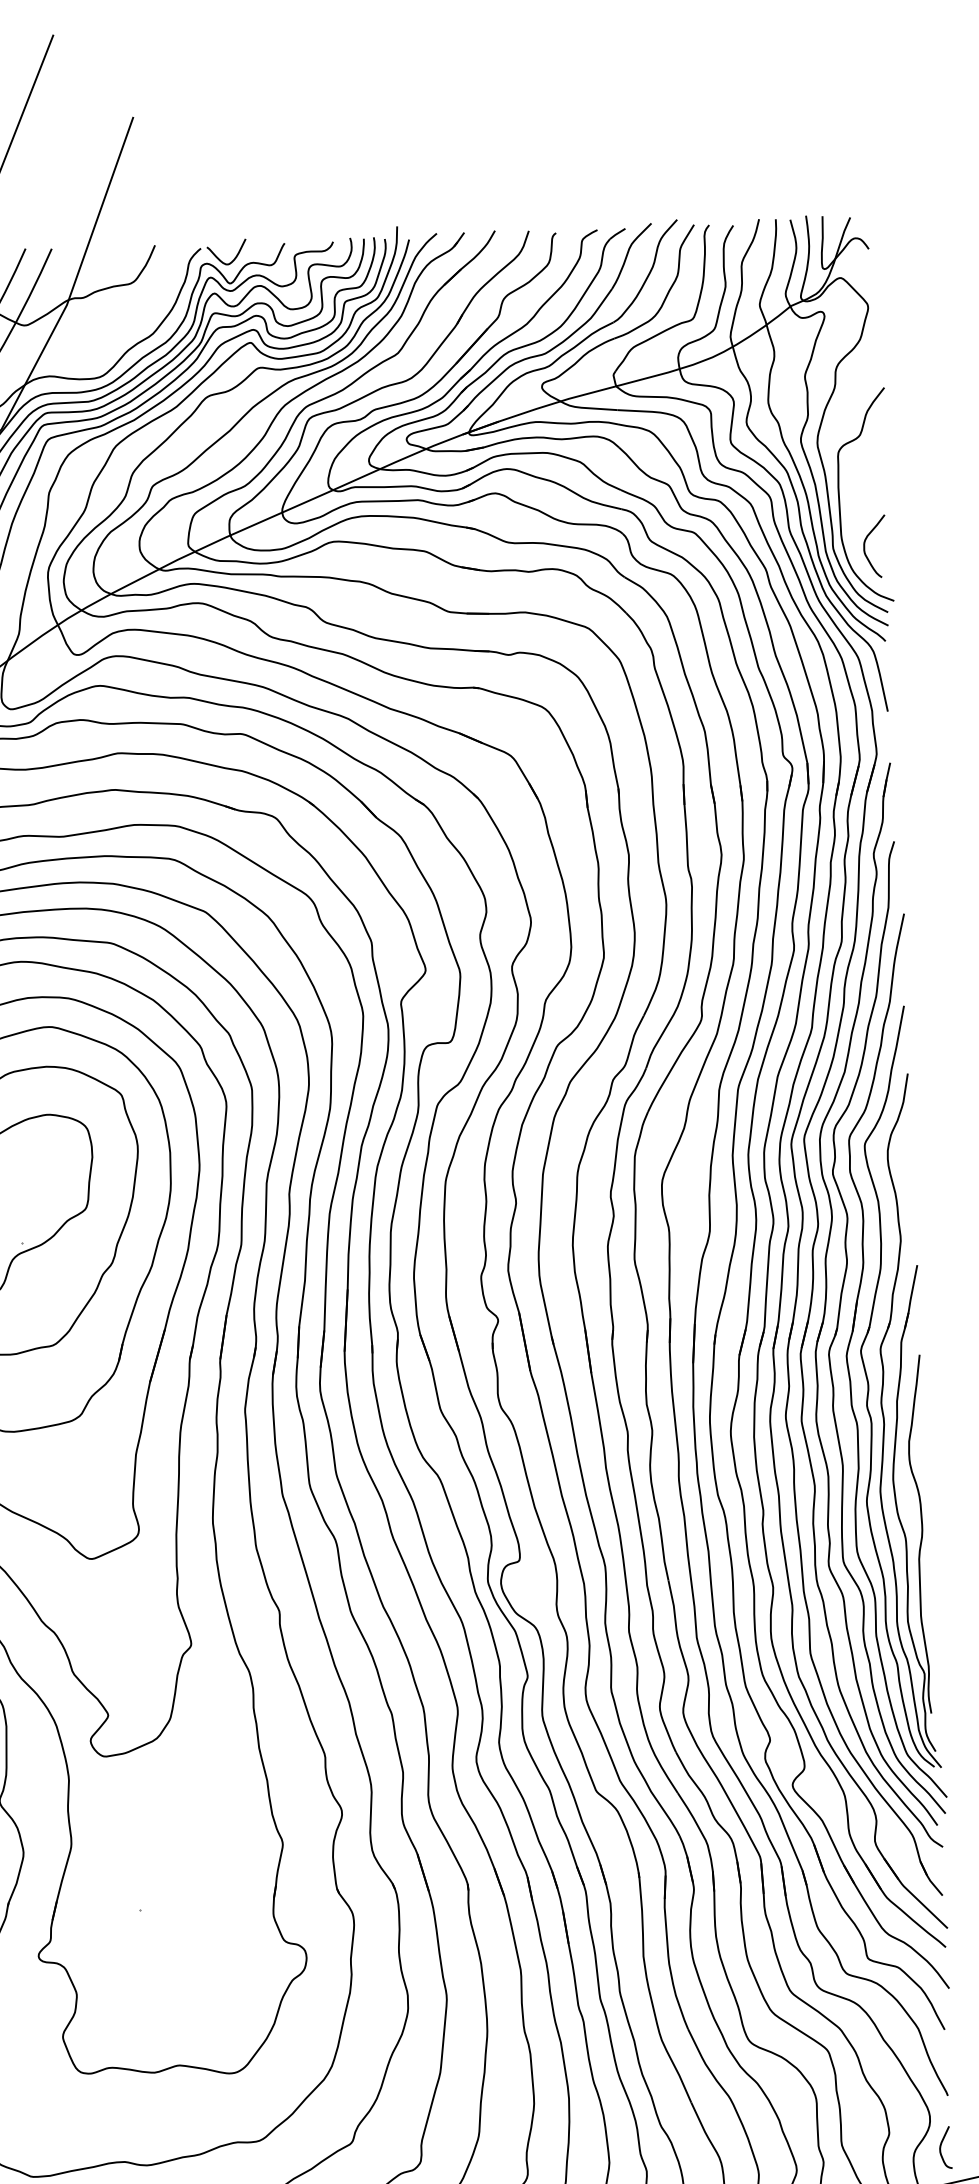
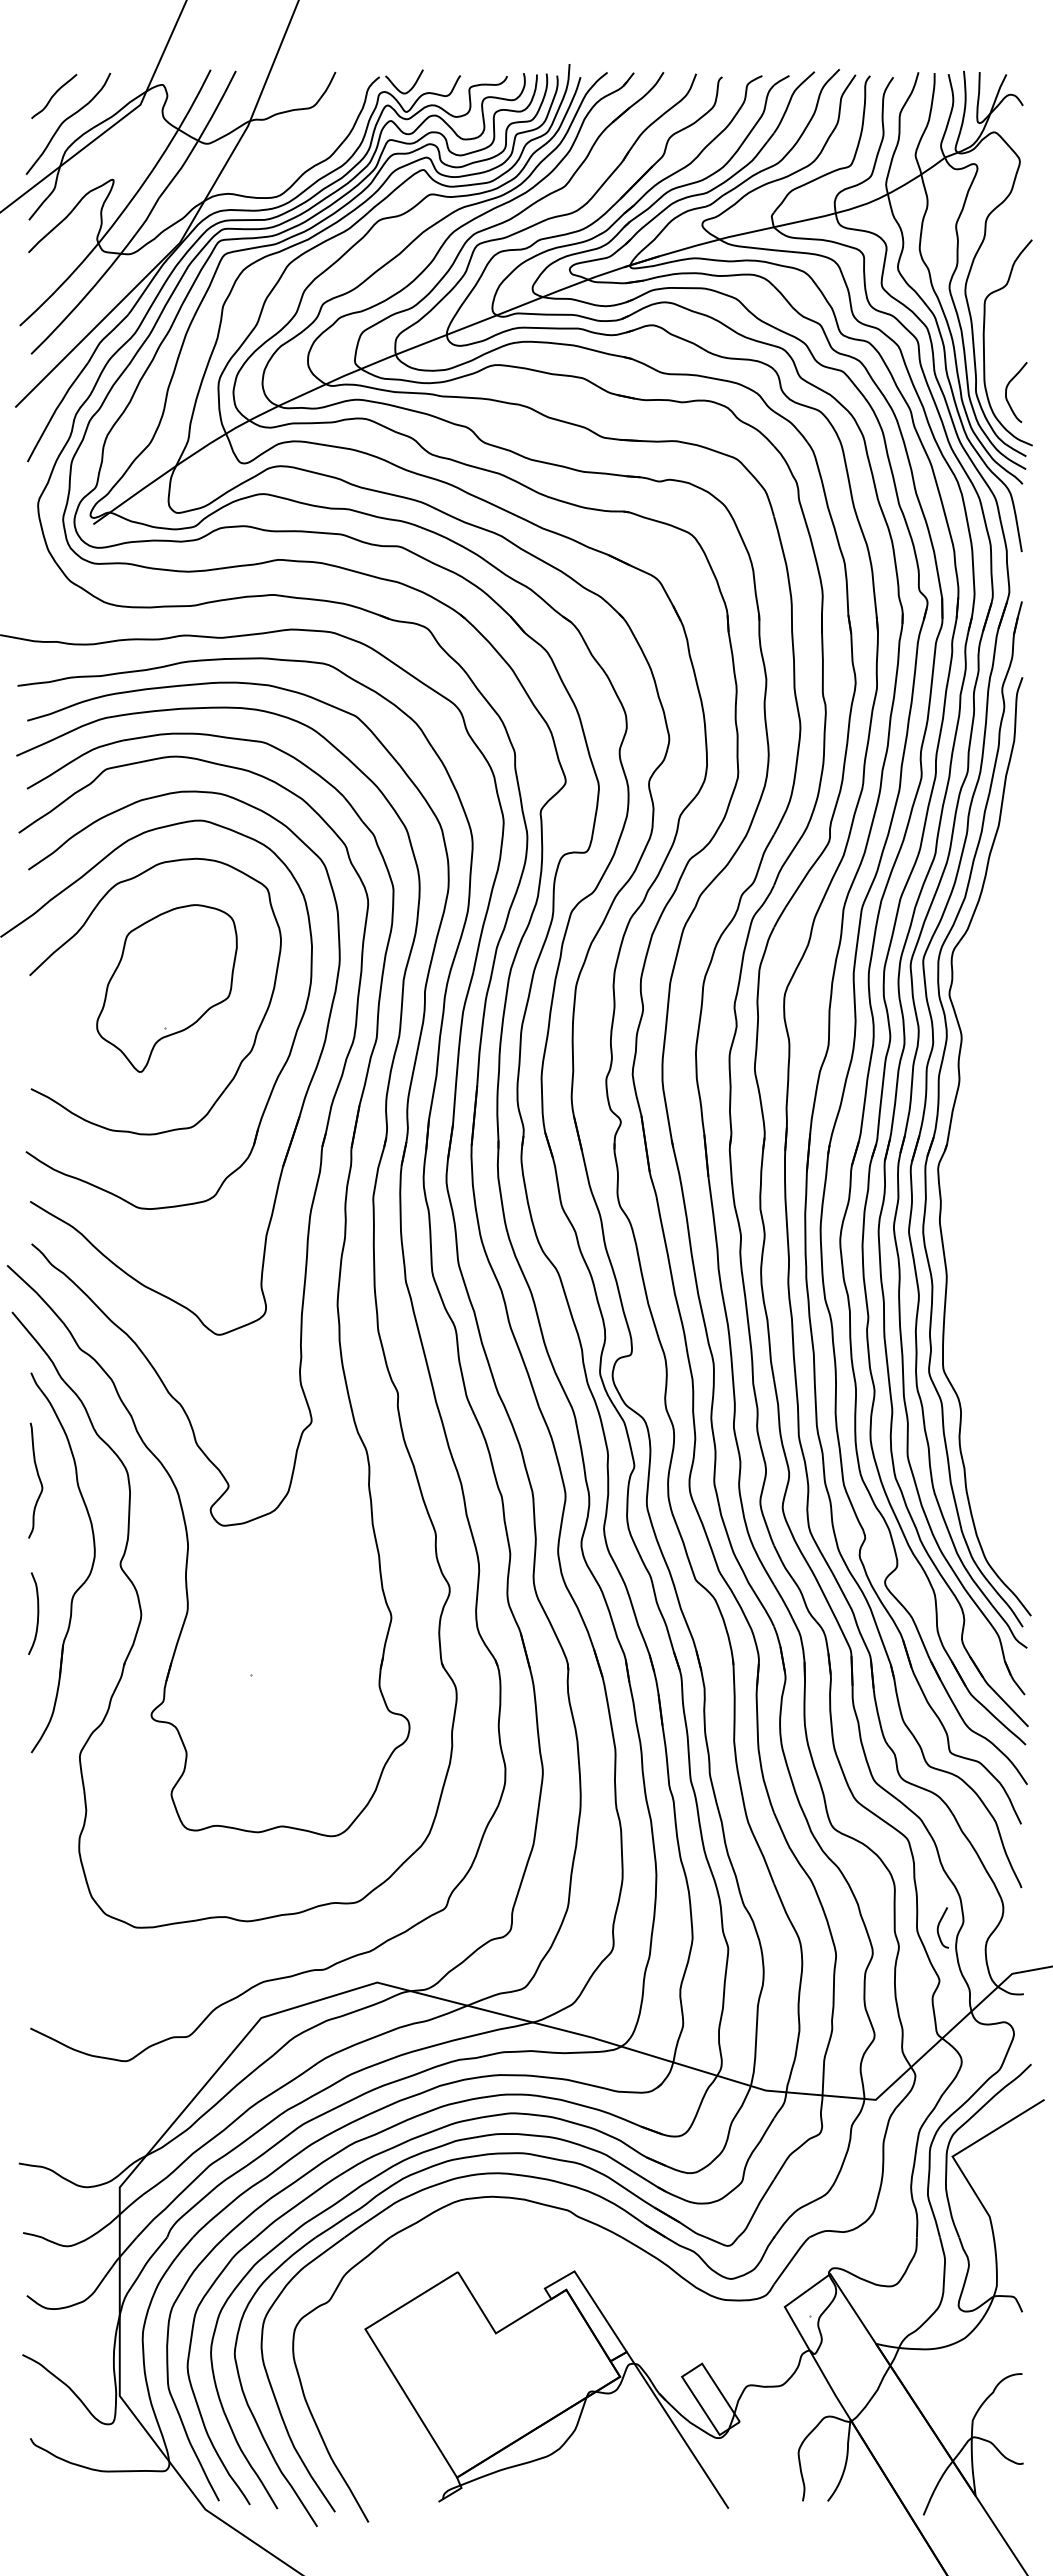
part: (886, 1356) -> (993, 1173), removed
curve: (941, 2146) -> (939, 1926), moved

